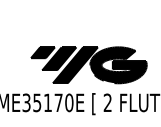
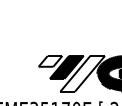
fill: (42, 52) -> (50, 61), removed
fill: (74, 65) -> (81, 74), removed

